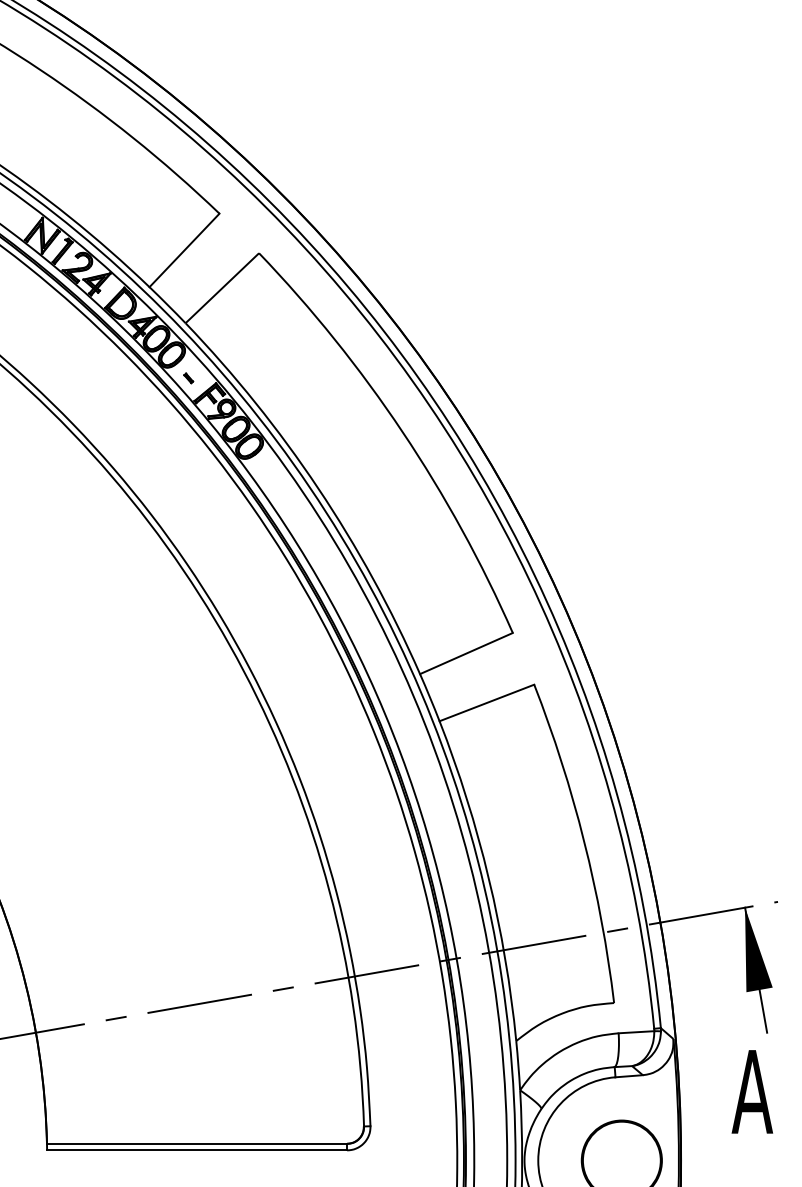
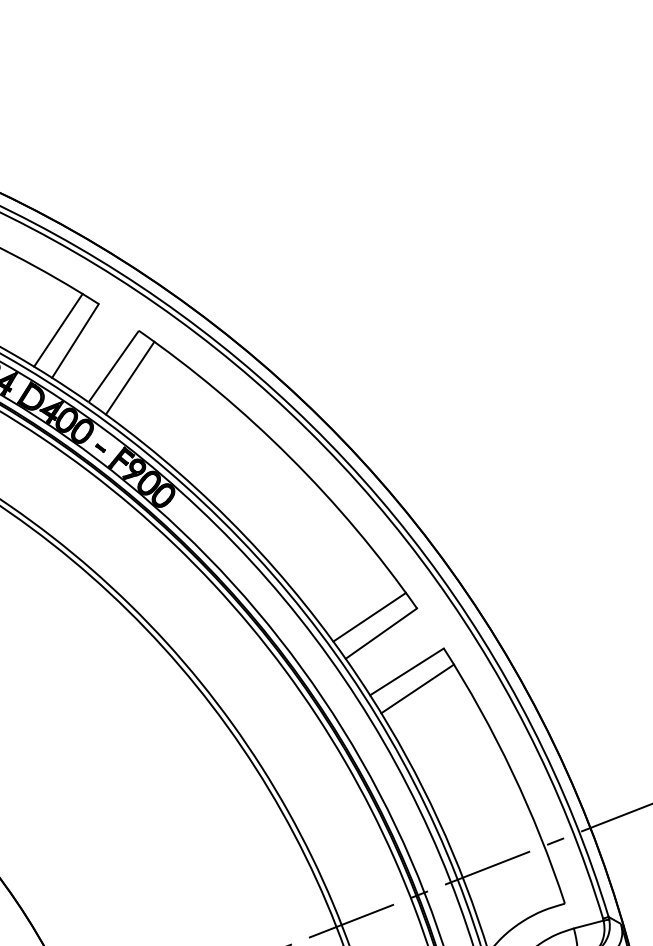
line: (167, 234) -> (58, 330), added
line: (238, 305) -> (130, 378), added
line: (456, 631) -> (369, 616), added
line: (495, 724) -> (417, 688), added

